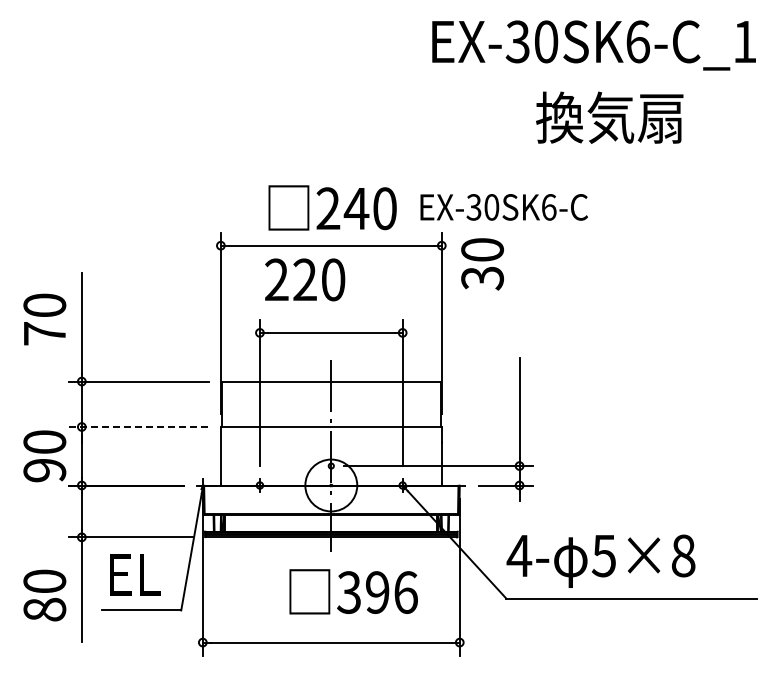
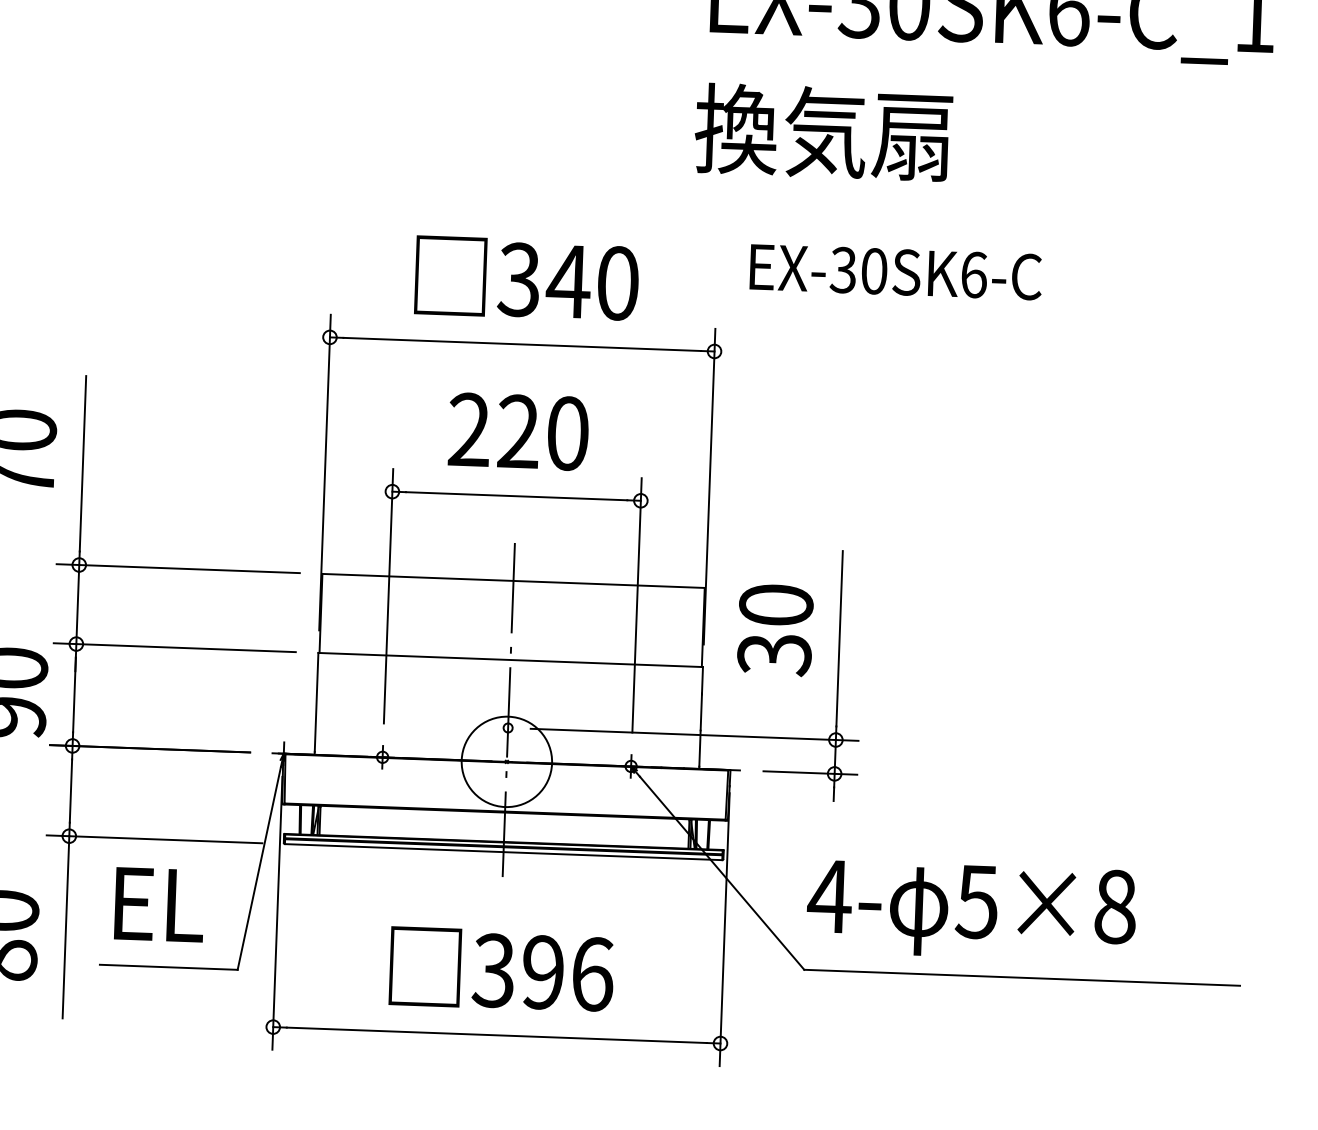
text: (609, 117) -> (823, 131), moved
text: (503, 207) -> (894, 272), moved
text: (328, 208) -> (519, 279), 240 -> 340
text: (482, 264) -> (775, 630), moved
text: (305, 279) -> (519, 431), moved
line: (138, 426) -> (175, 646), dashed -> solid
text: (353, 591) -> (501, 969), moved

